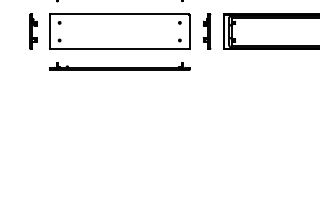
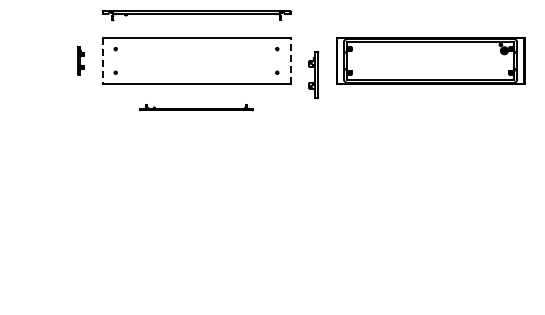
part: (33, 31) -> (80, 60), size x0.6
line: (49, 31) -> (102, 60), solid -> dashed
line: (189, 31) -> (290, 60), solid -> dashed
part: (206, 31) -> (313, 74), moved
part: (119, 66) -> (196, 107), size x0.6

